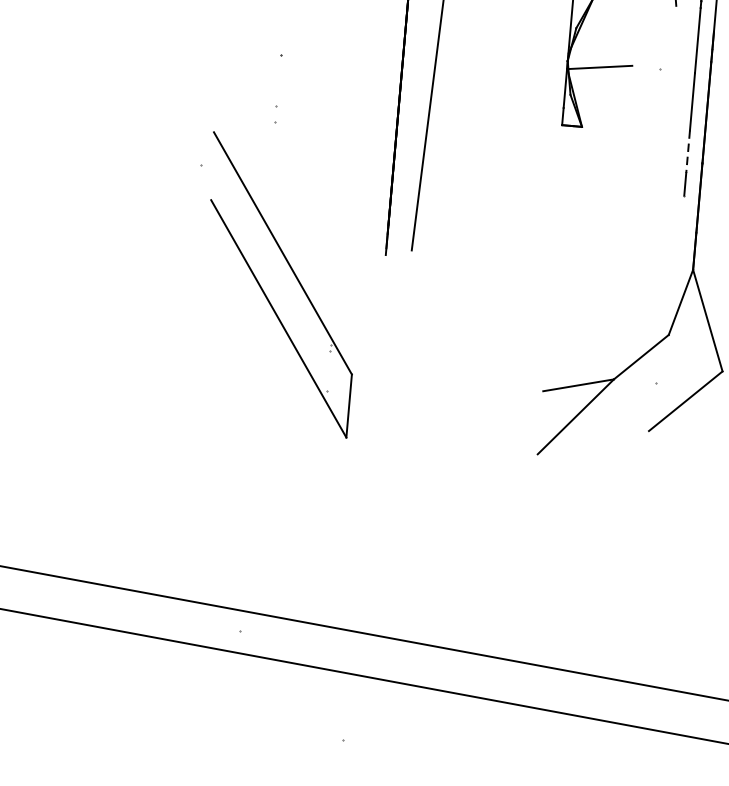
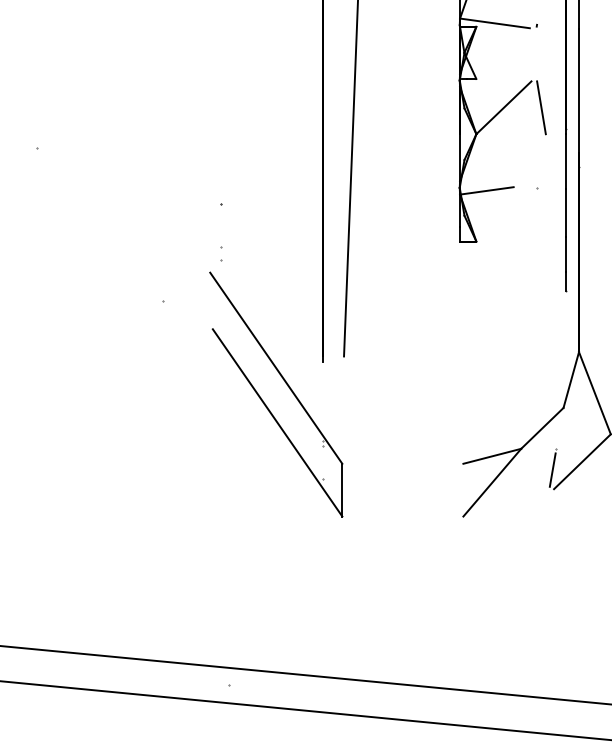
line: (688, 151) -> (566, 254), dashed -> solid
part: (294, 276) -> (287, 386), moved
line: (649, 407) -> (552, 469), added

